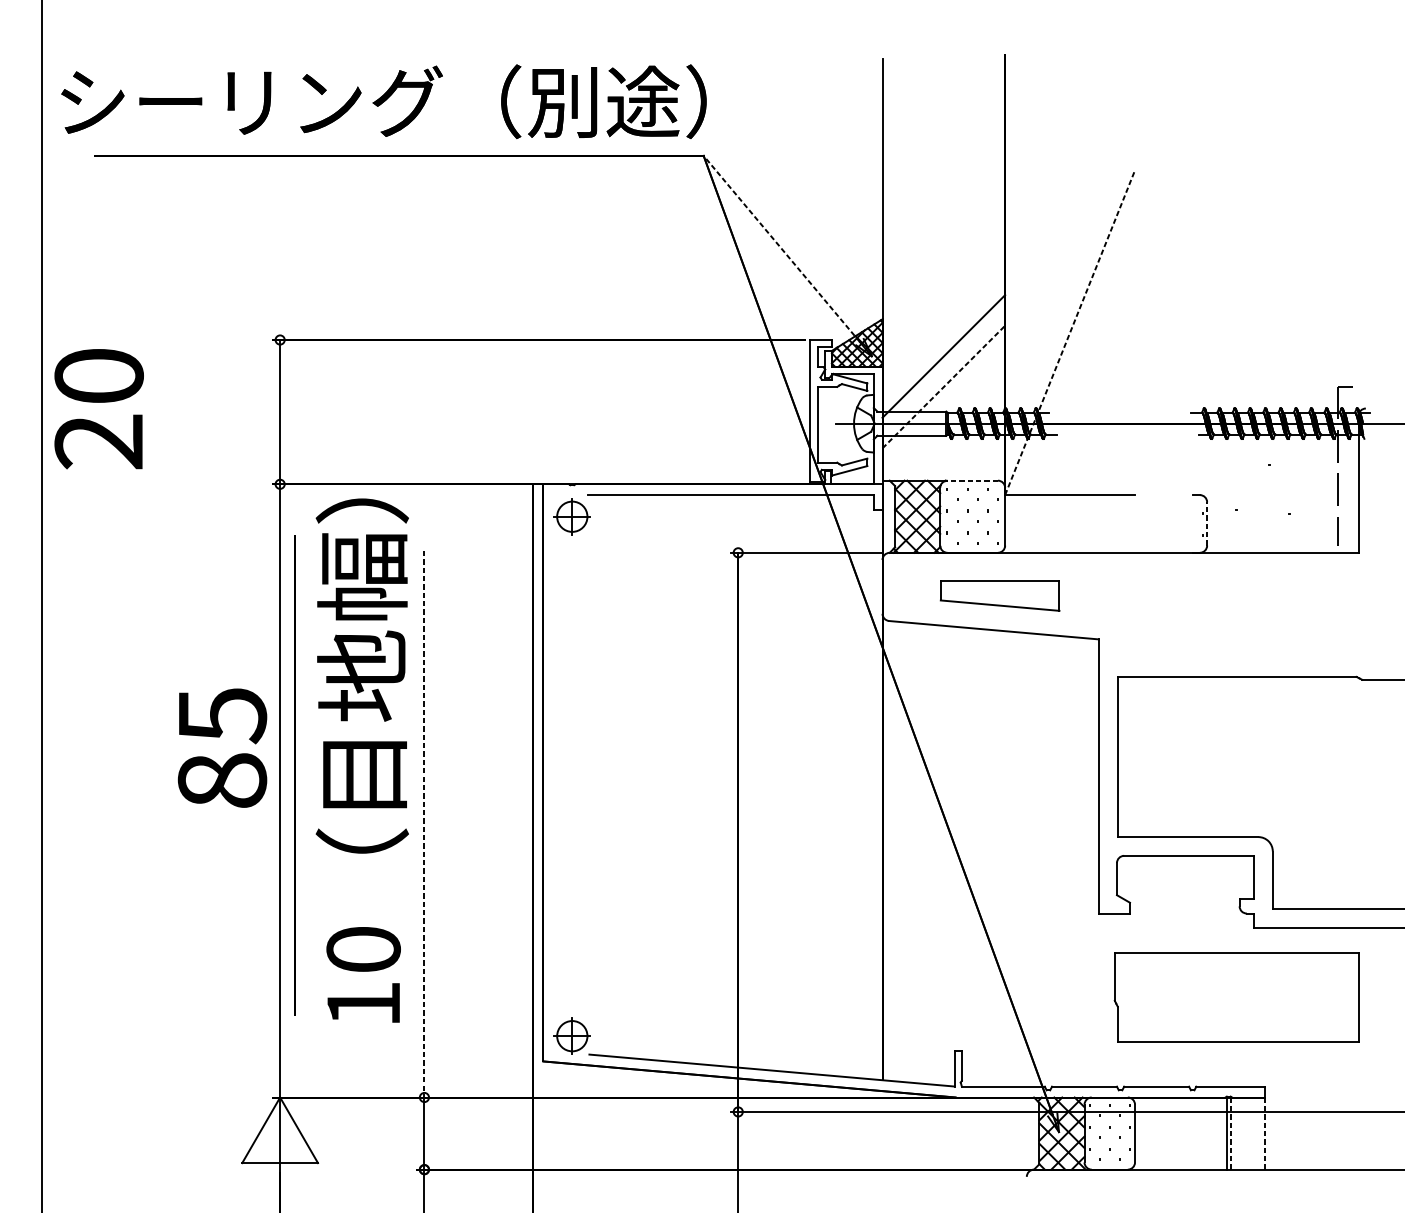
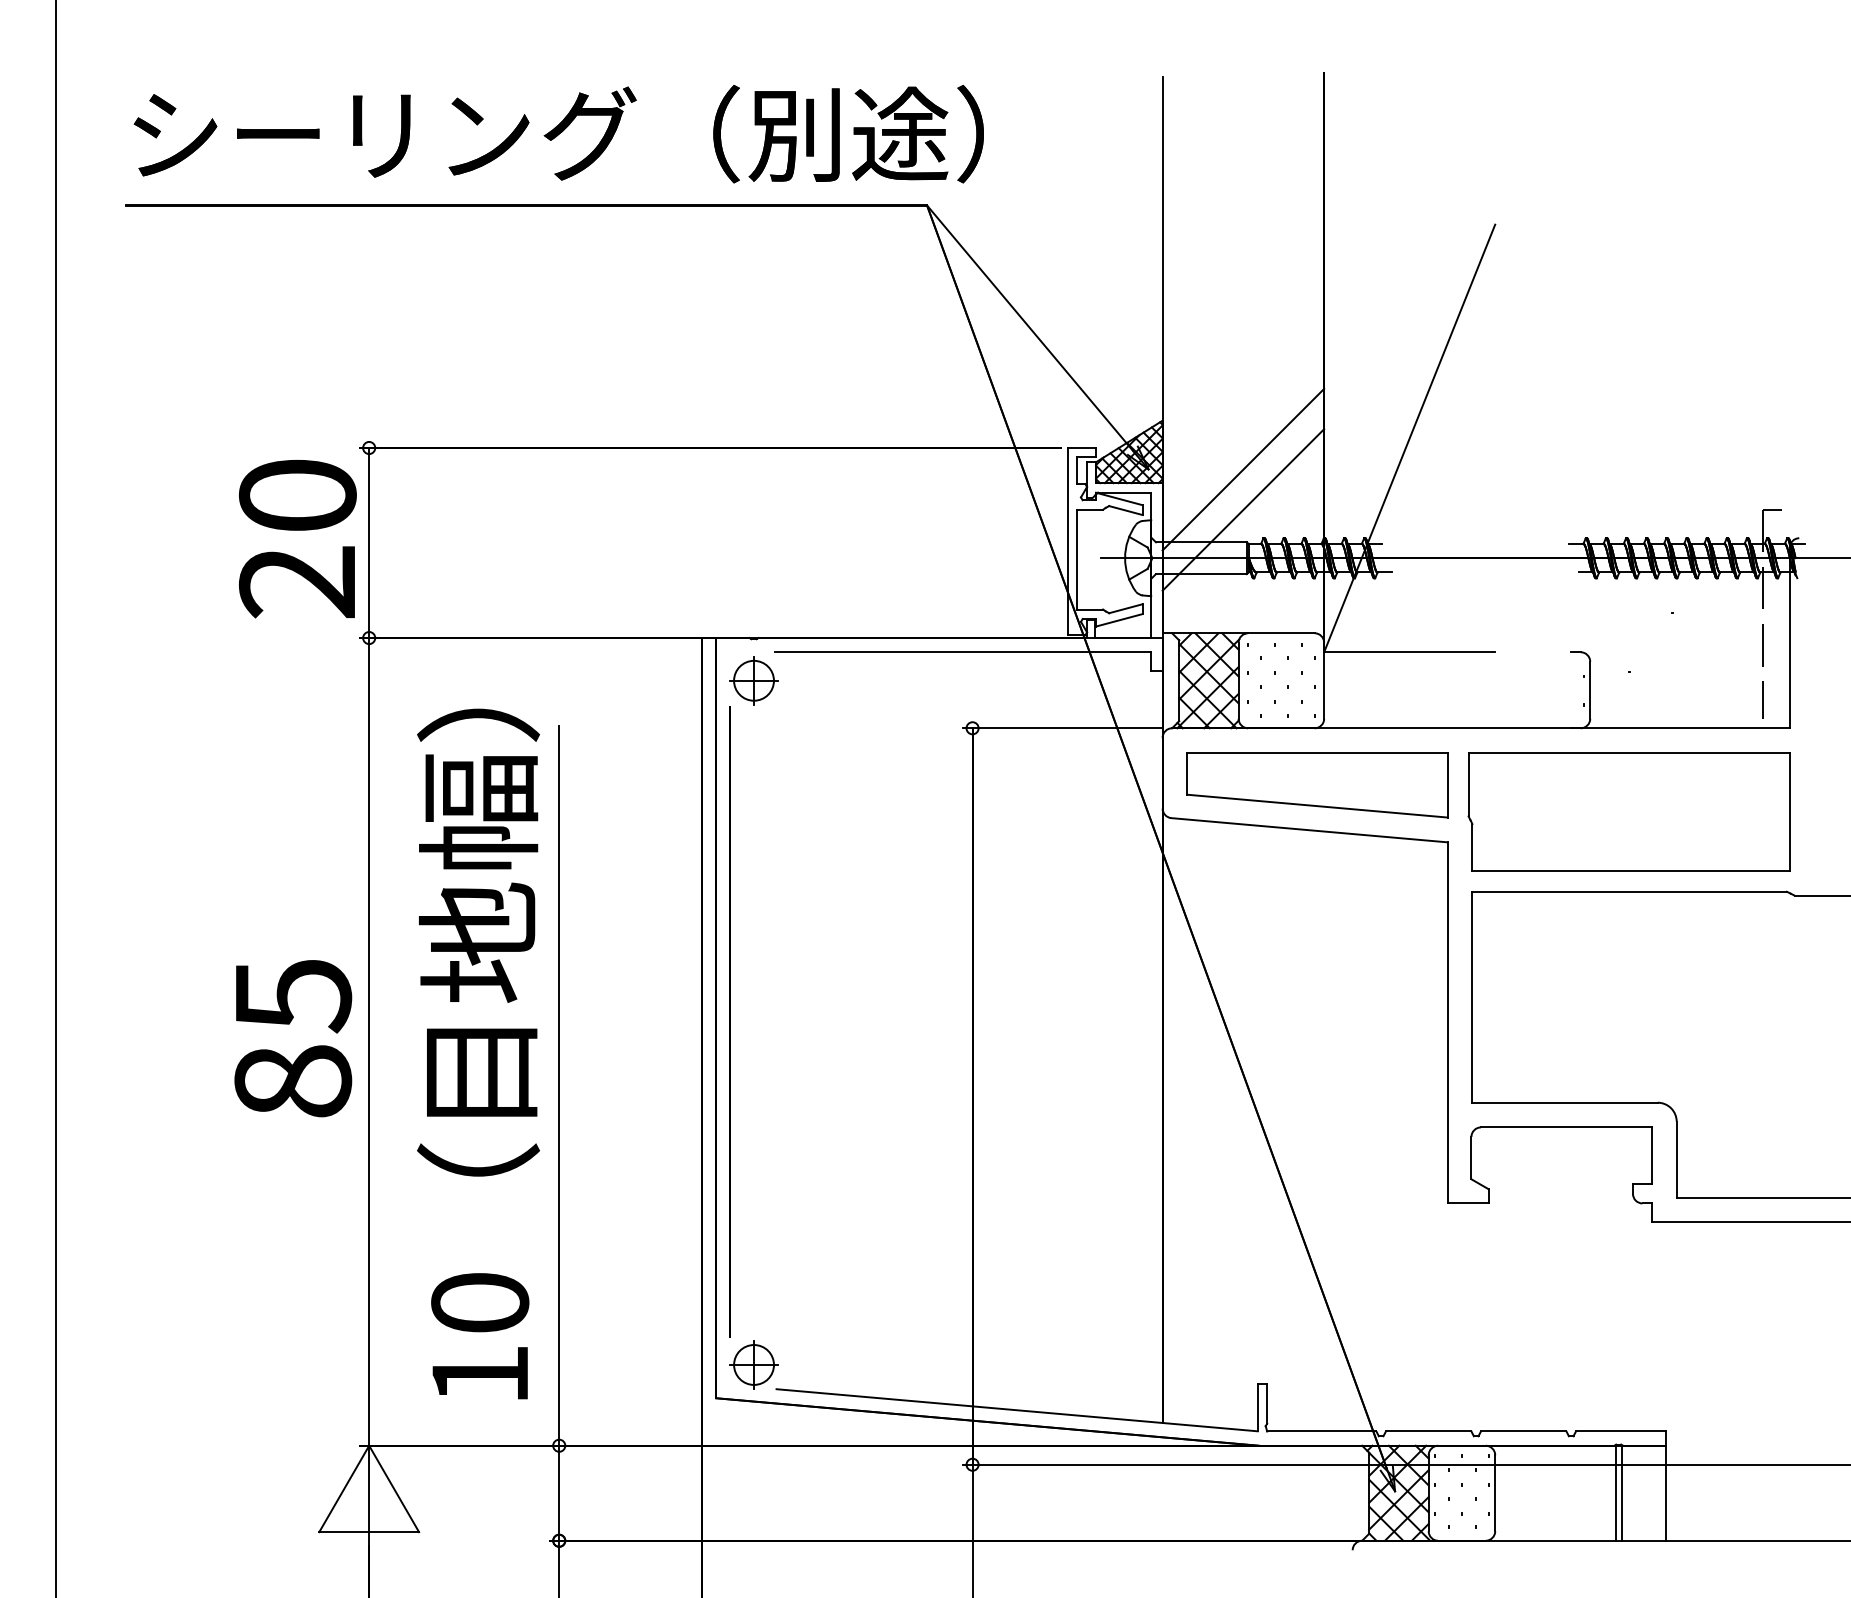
text: (383, 102) -> (558, 134), moved
line: (781, 248) -> (1029, 327), dashed -> solid
line: (1069, 332) -> (1409, 438), dashed -> solid
line: (943, 386) -> (1243, 509), dashed -> solid
text: (98, 409) -> (297, 539), moved
line: (972, 480) -> (1280, 633), dashed -> solid
line: (1207, 524) -> (1590, 690), dashed -> solid
part: (1000, 596) -> (1317, 785), size x1.67
text: (222, 748) -> (293, 1038), moved
text: (362, 760) -> (478, 1053), moved
line: (294, 775) -> (729, 1021), moved
line: (424, 824) -> (559, 1085), dashed -> solid
part: (1236, 997) -> (1628, 811), moved
line: (1230, 1133) -> (1621, 1493), dashed -> solid
line: (1265, 1133) -> (1666, 1493), dashed -> solid

